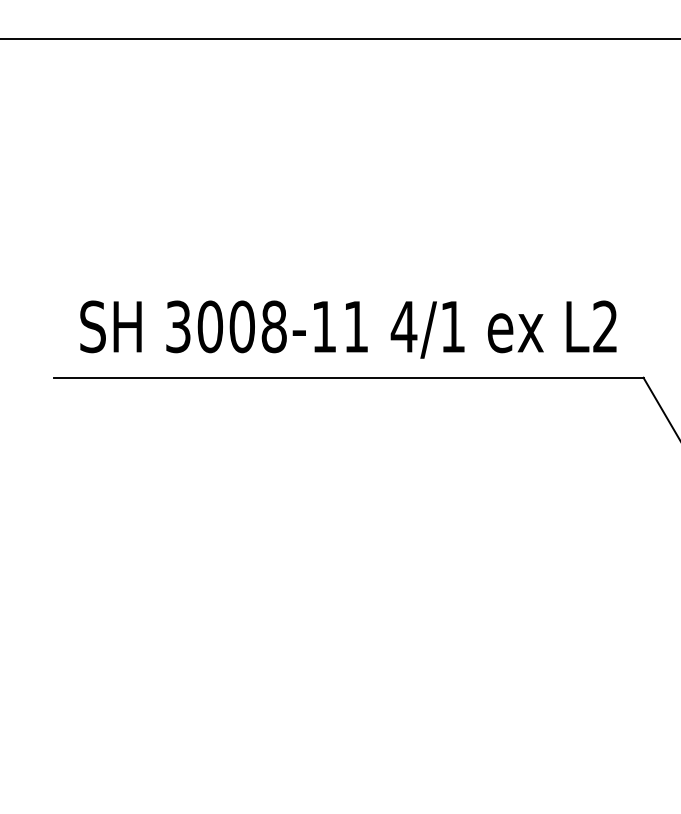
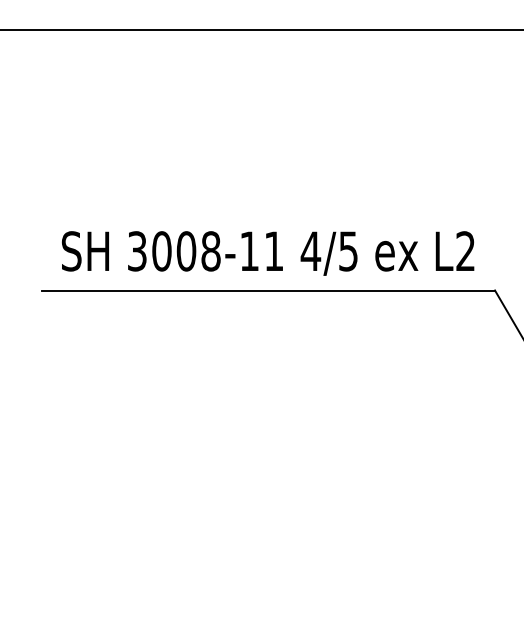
text: (452, 327) -> (348, 251), 4/1 -> 4/5

